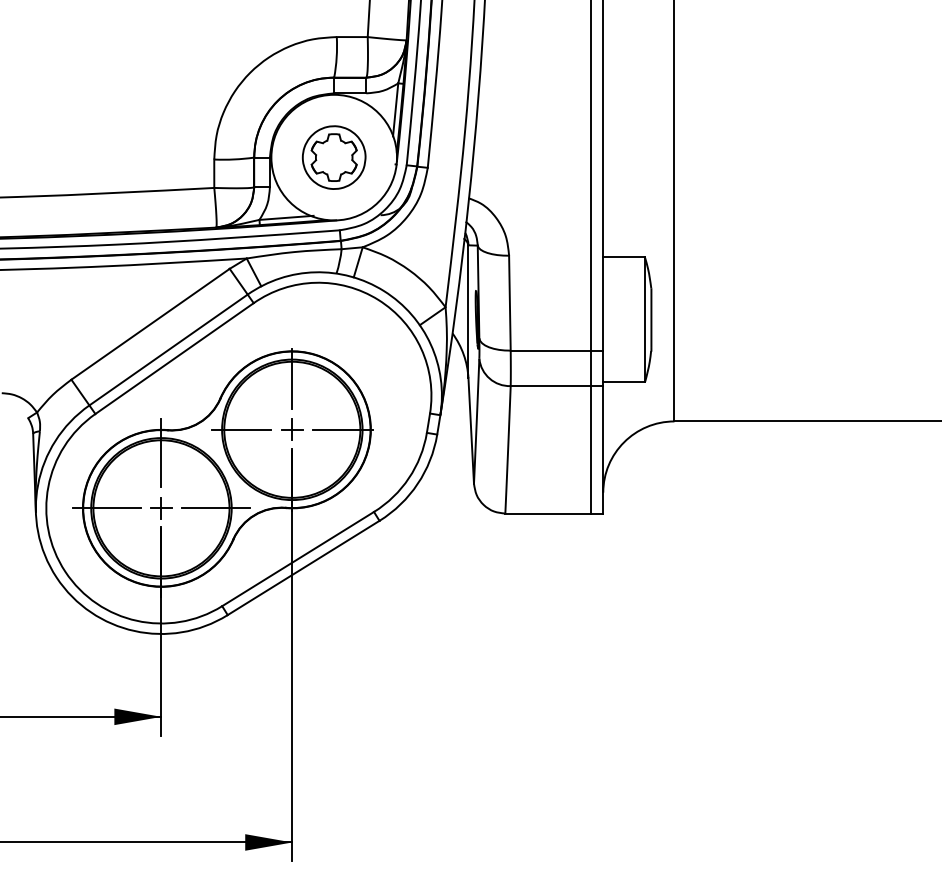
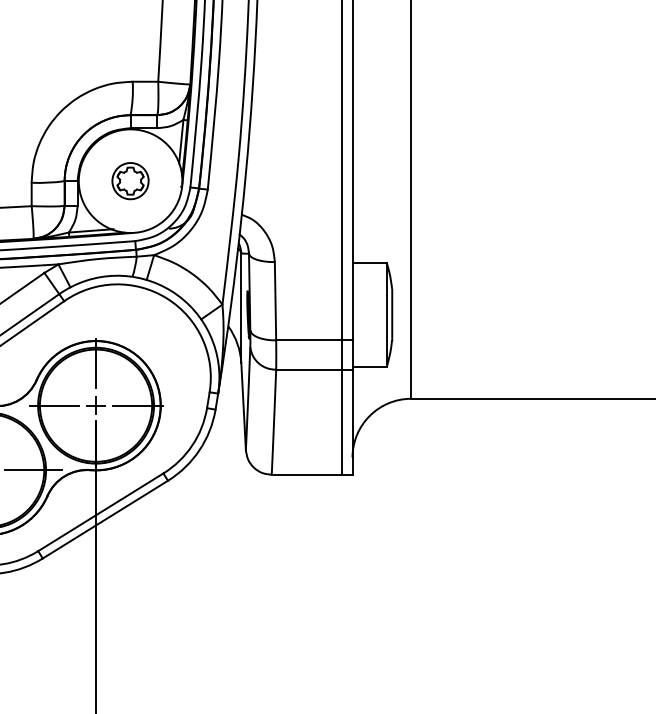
part: (333, 157) -> (130, 181), size x0.7

